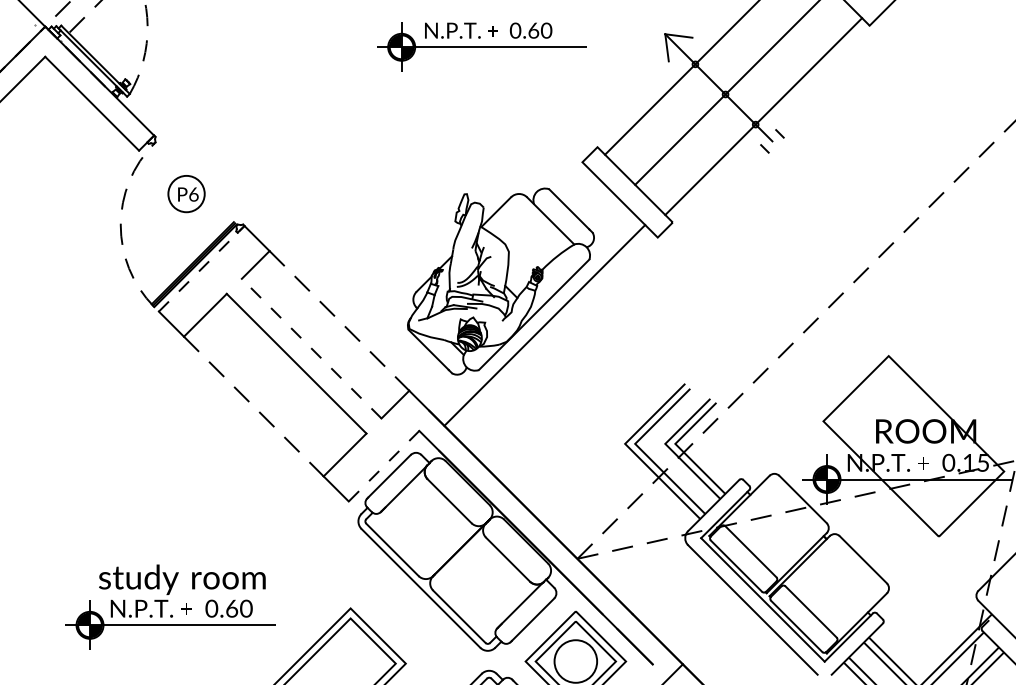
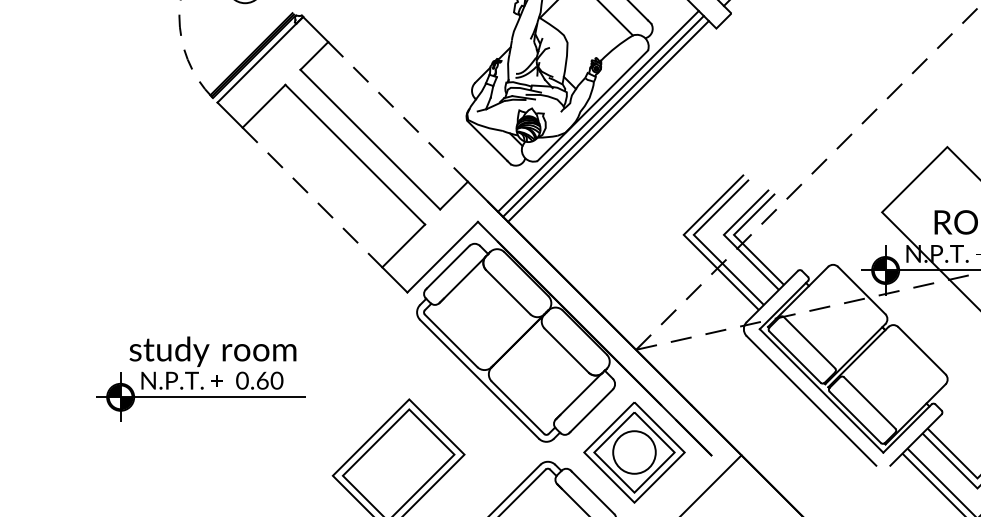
line: (201, 268) -> (260, 59), dashed -> solid
line: (539, 320) -> (598, 111), added
line: (549, 330) -> (608, 121), added
line: (311, 348) -> (370, 139), dashed -> solid
line: (384, 466) -> (443, 257), dashed -> solid
part: (170, 606) -> (201, 378), moved

